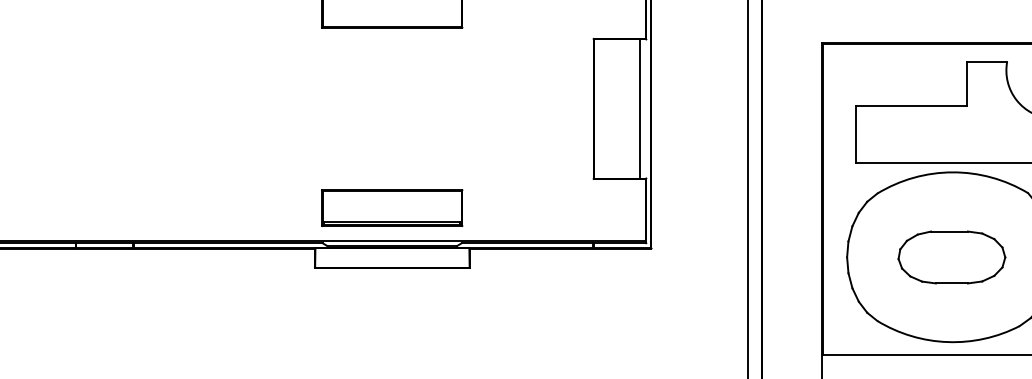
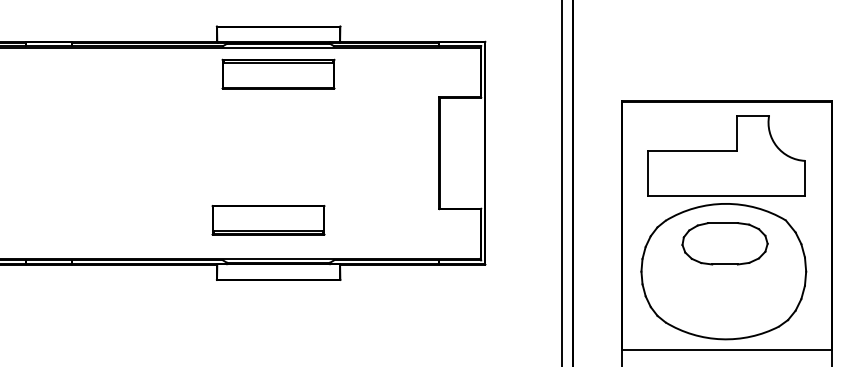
line: (640, 107) -> (476, 152), removed
part: (392, 208) -> (268, 220), moved
part: (951, 257) -> (724, 243), moved

